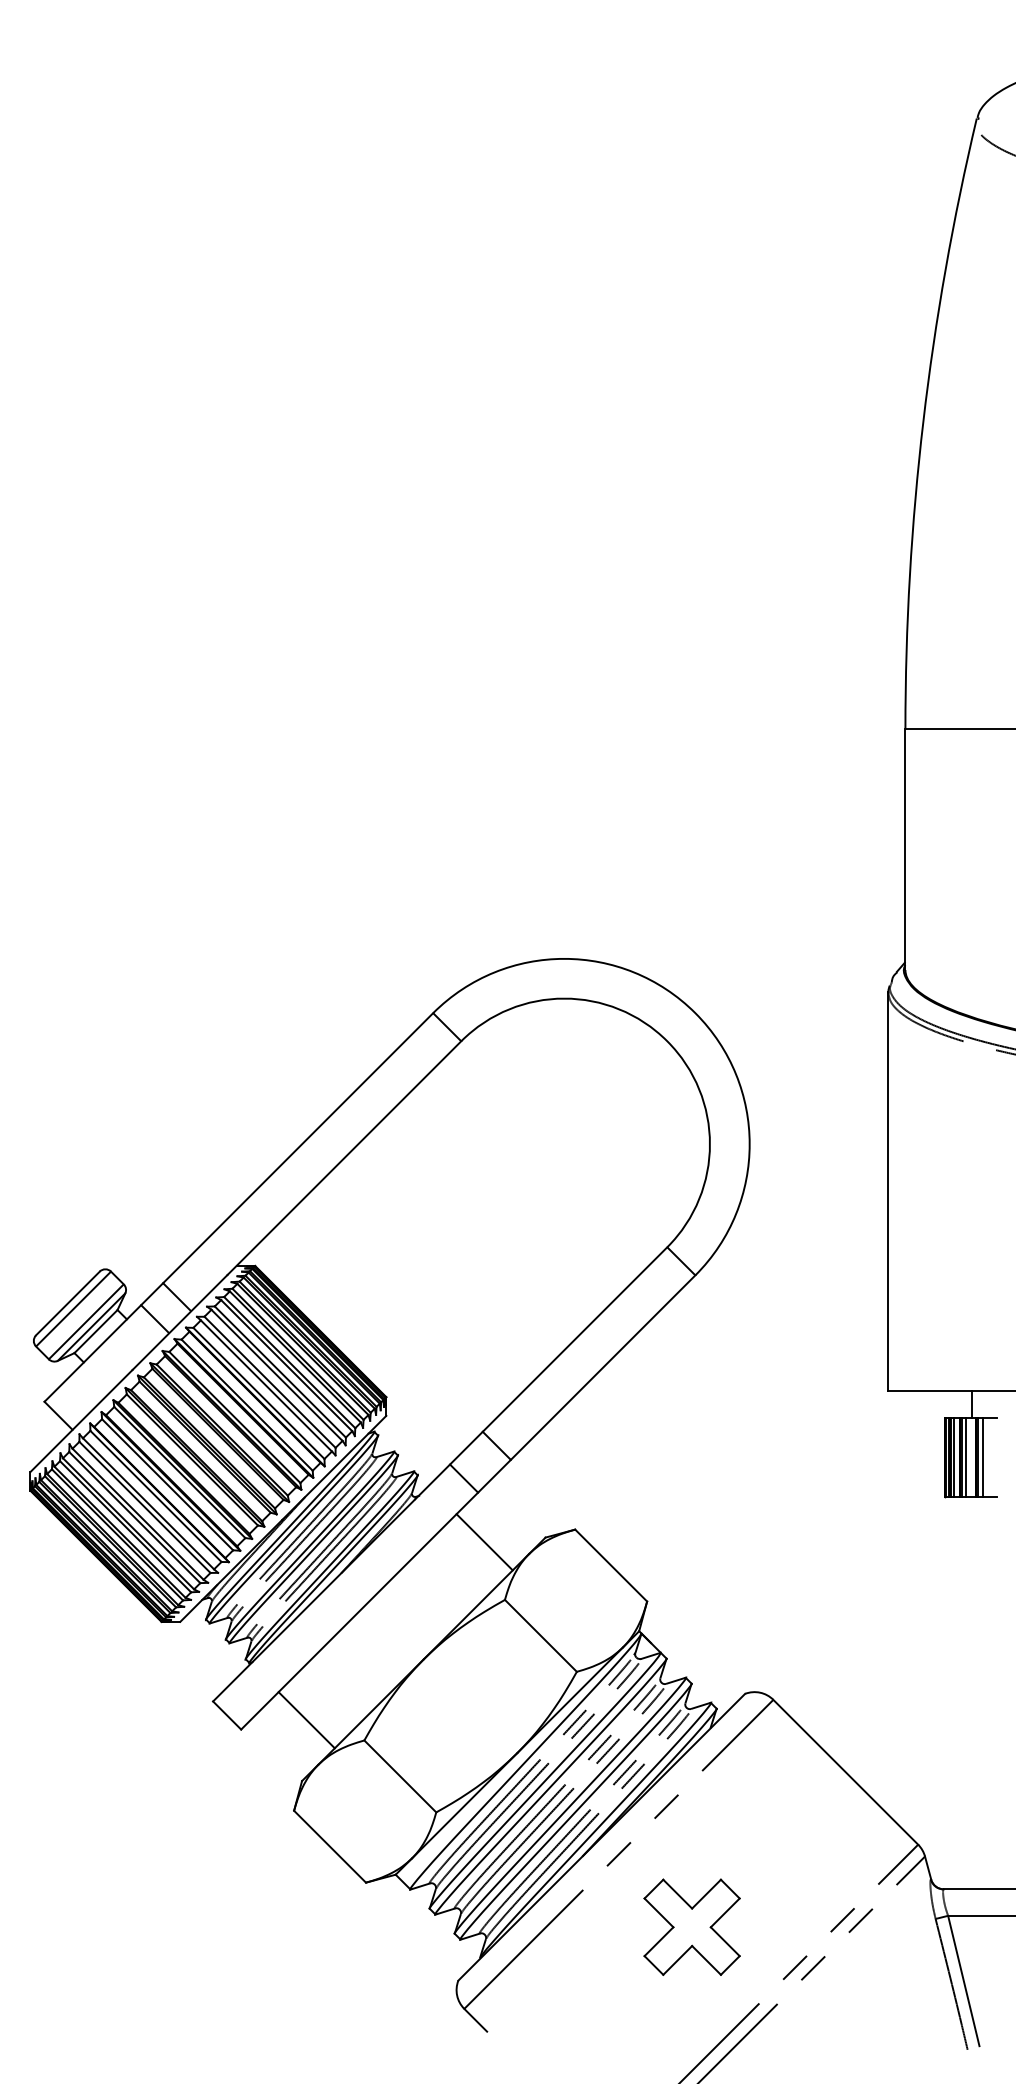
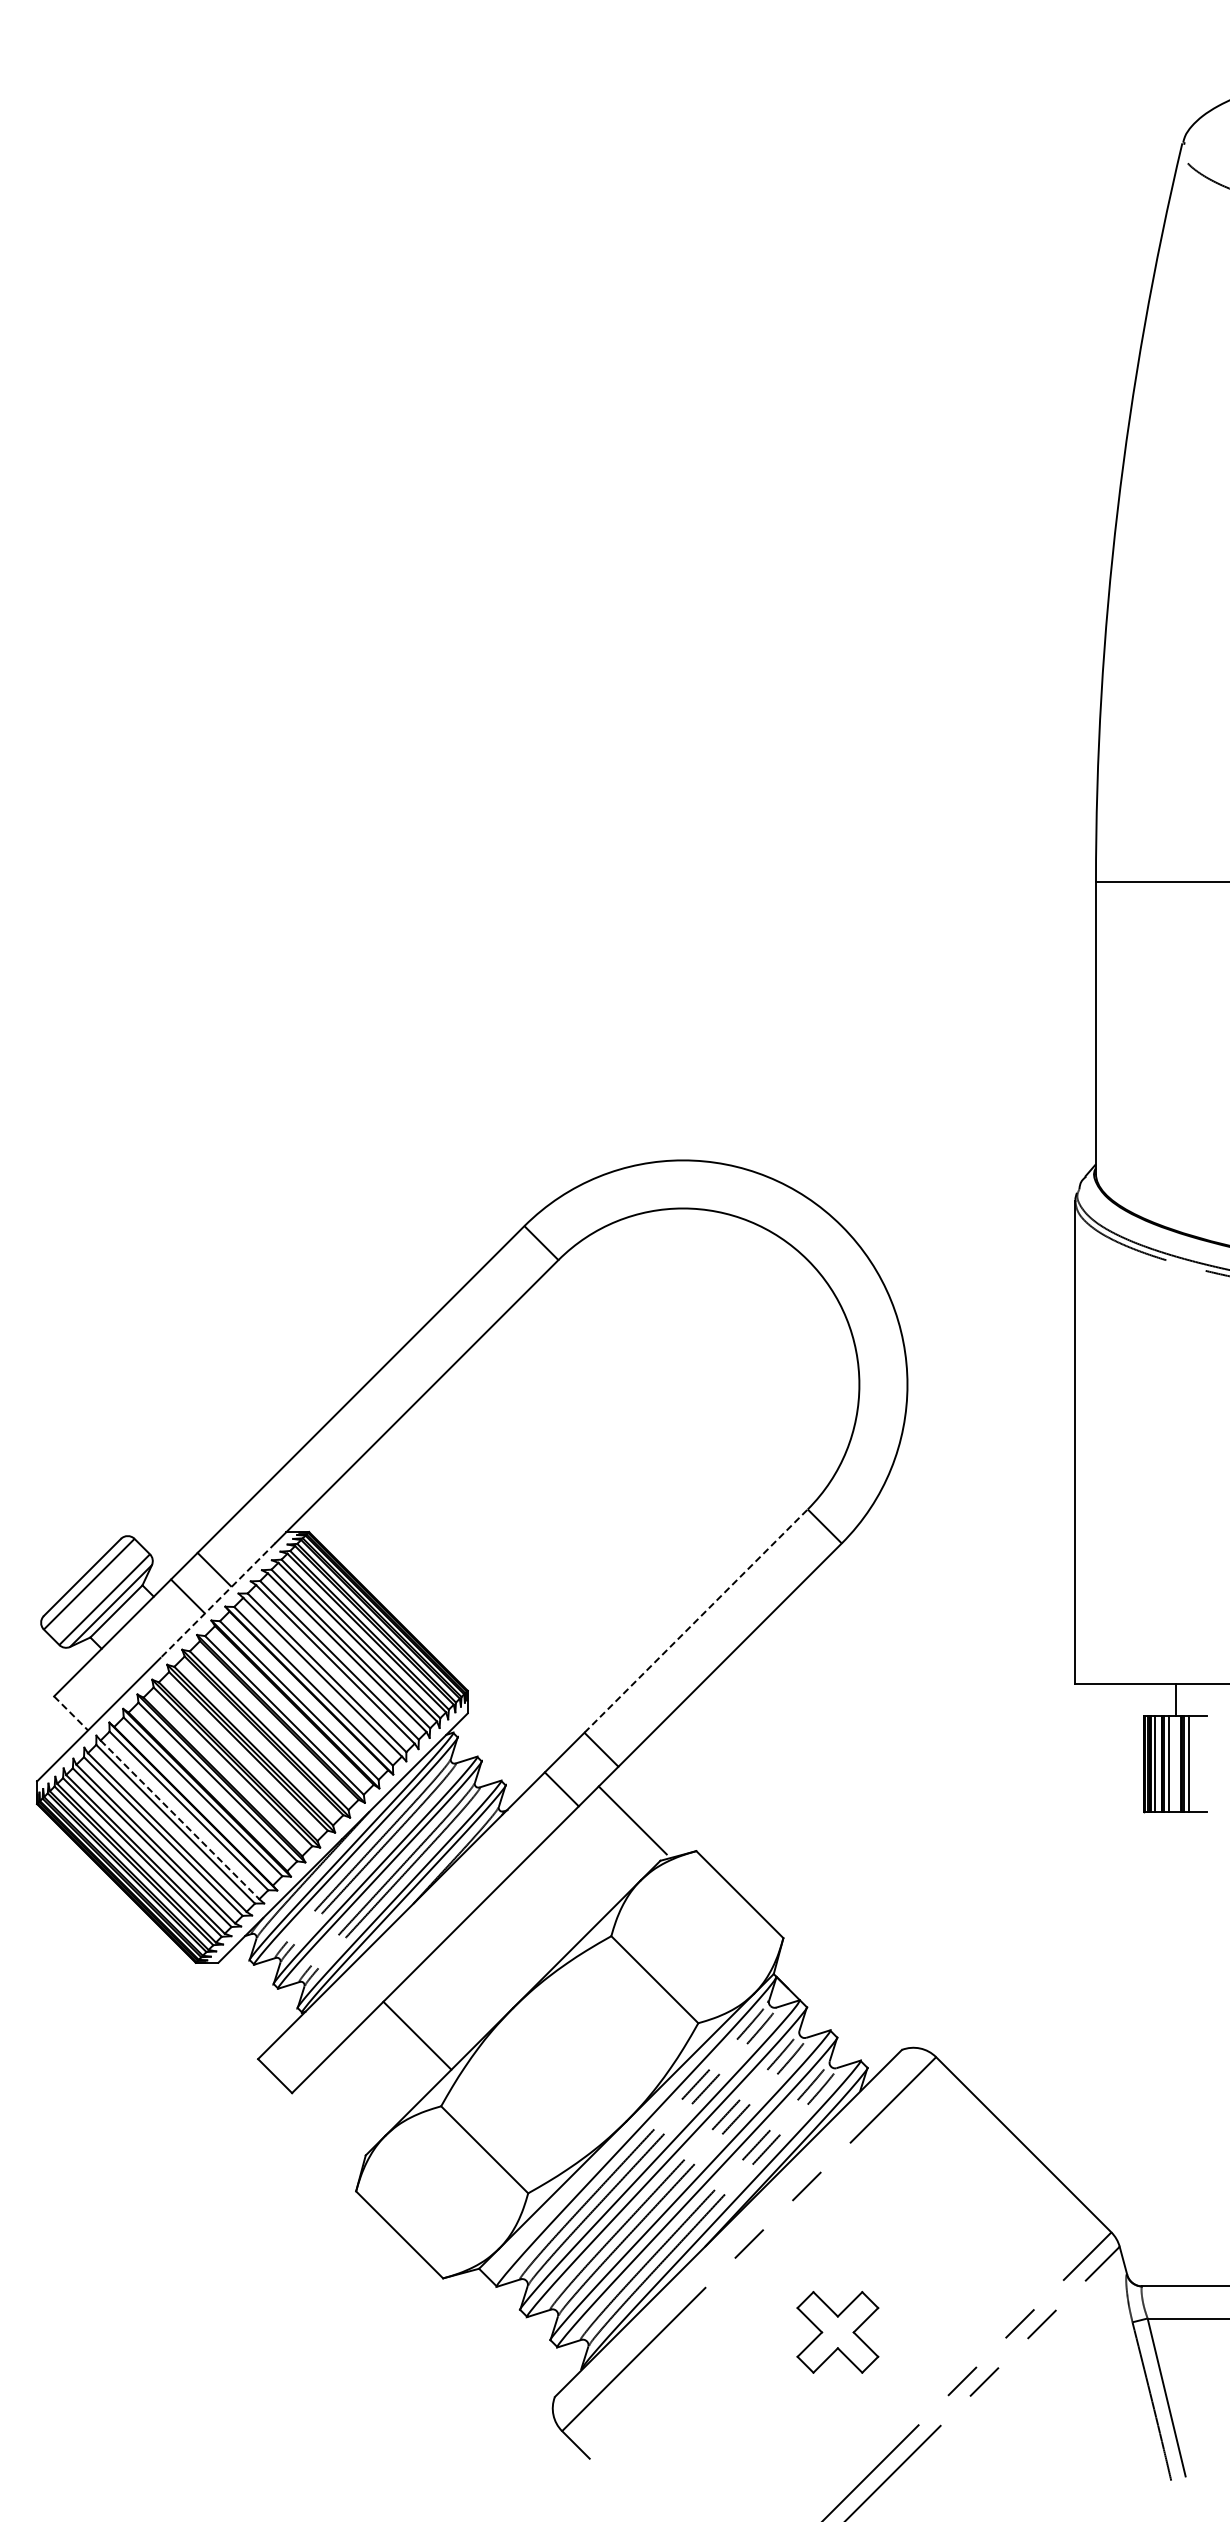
line: (179, 1322) -> (217, 1600), solid -> dashed
line: (575, 1339) -> (696, 1621), solid -> dashed
line: (58, 1415) -> (71, 1713), solid -> dashed
line: (148, 1504) -> (180, 1820), solid -> dashed
line: (484, 1542) -> (632, 1820), moved
line: (306, 1719) -> (417, 2035), moved
part: (691, 1927) -> (837, 2332), size x0.7

